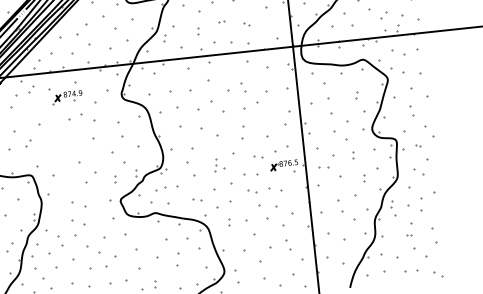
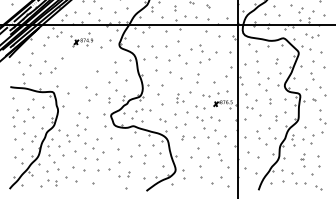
part: (405, 50) -> (312, 35), size x0.7
part: (81, 118) -> (90, 57), removed
part: (418, 171) -> (322, 121), moved
part: (410, 235) -> (302, 159), size x0.7

